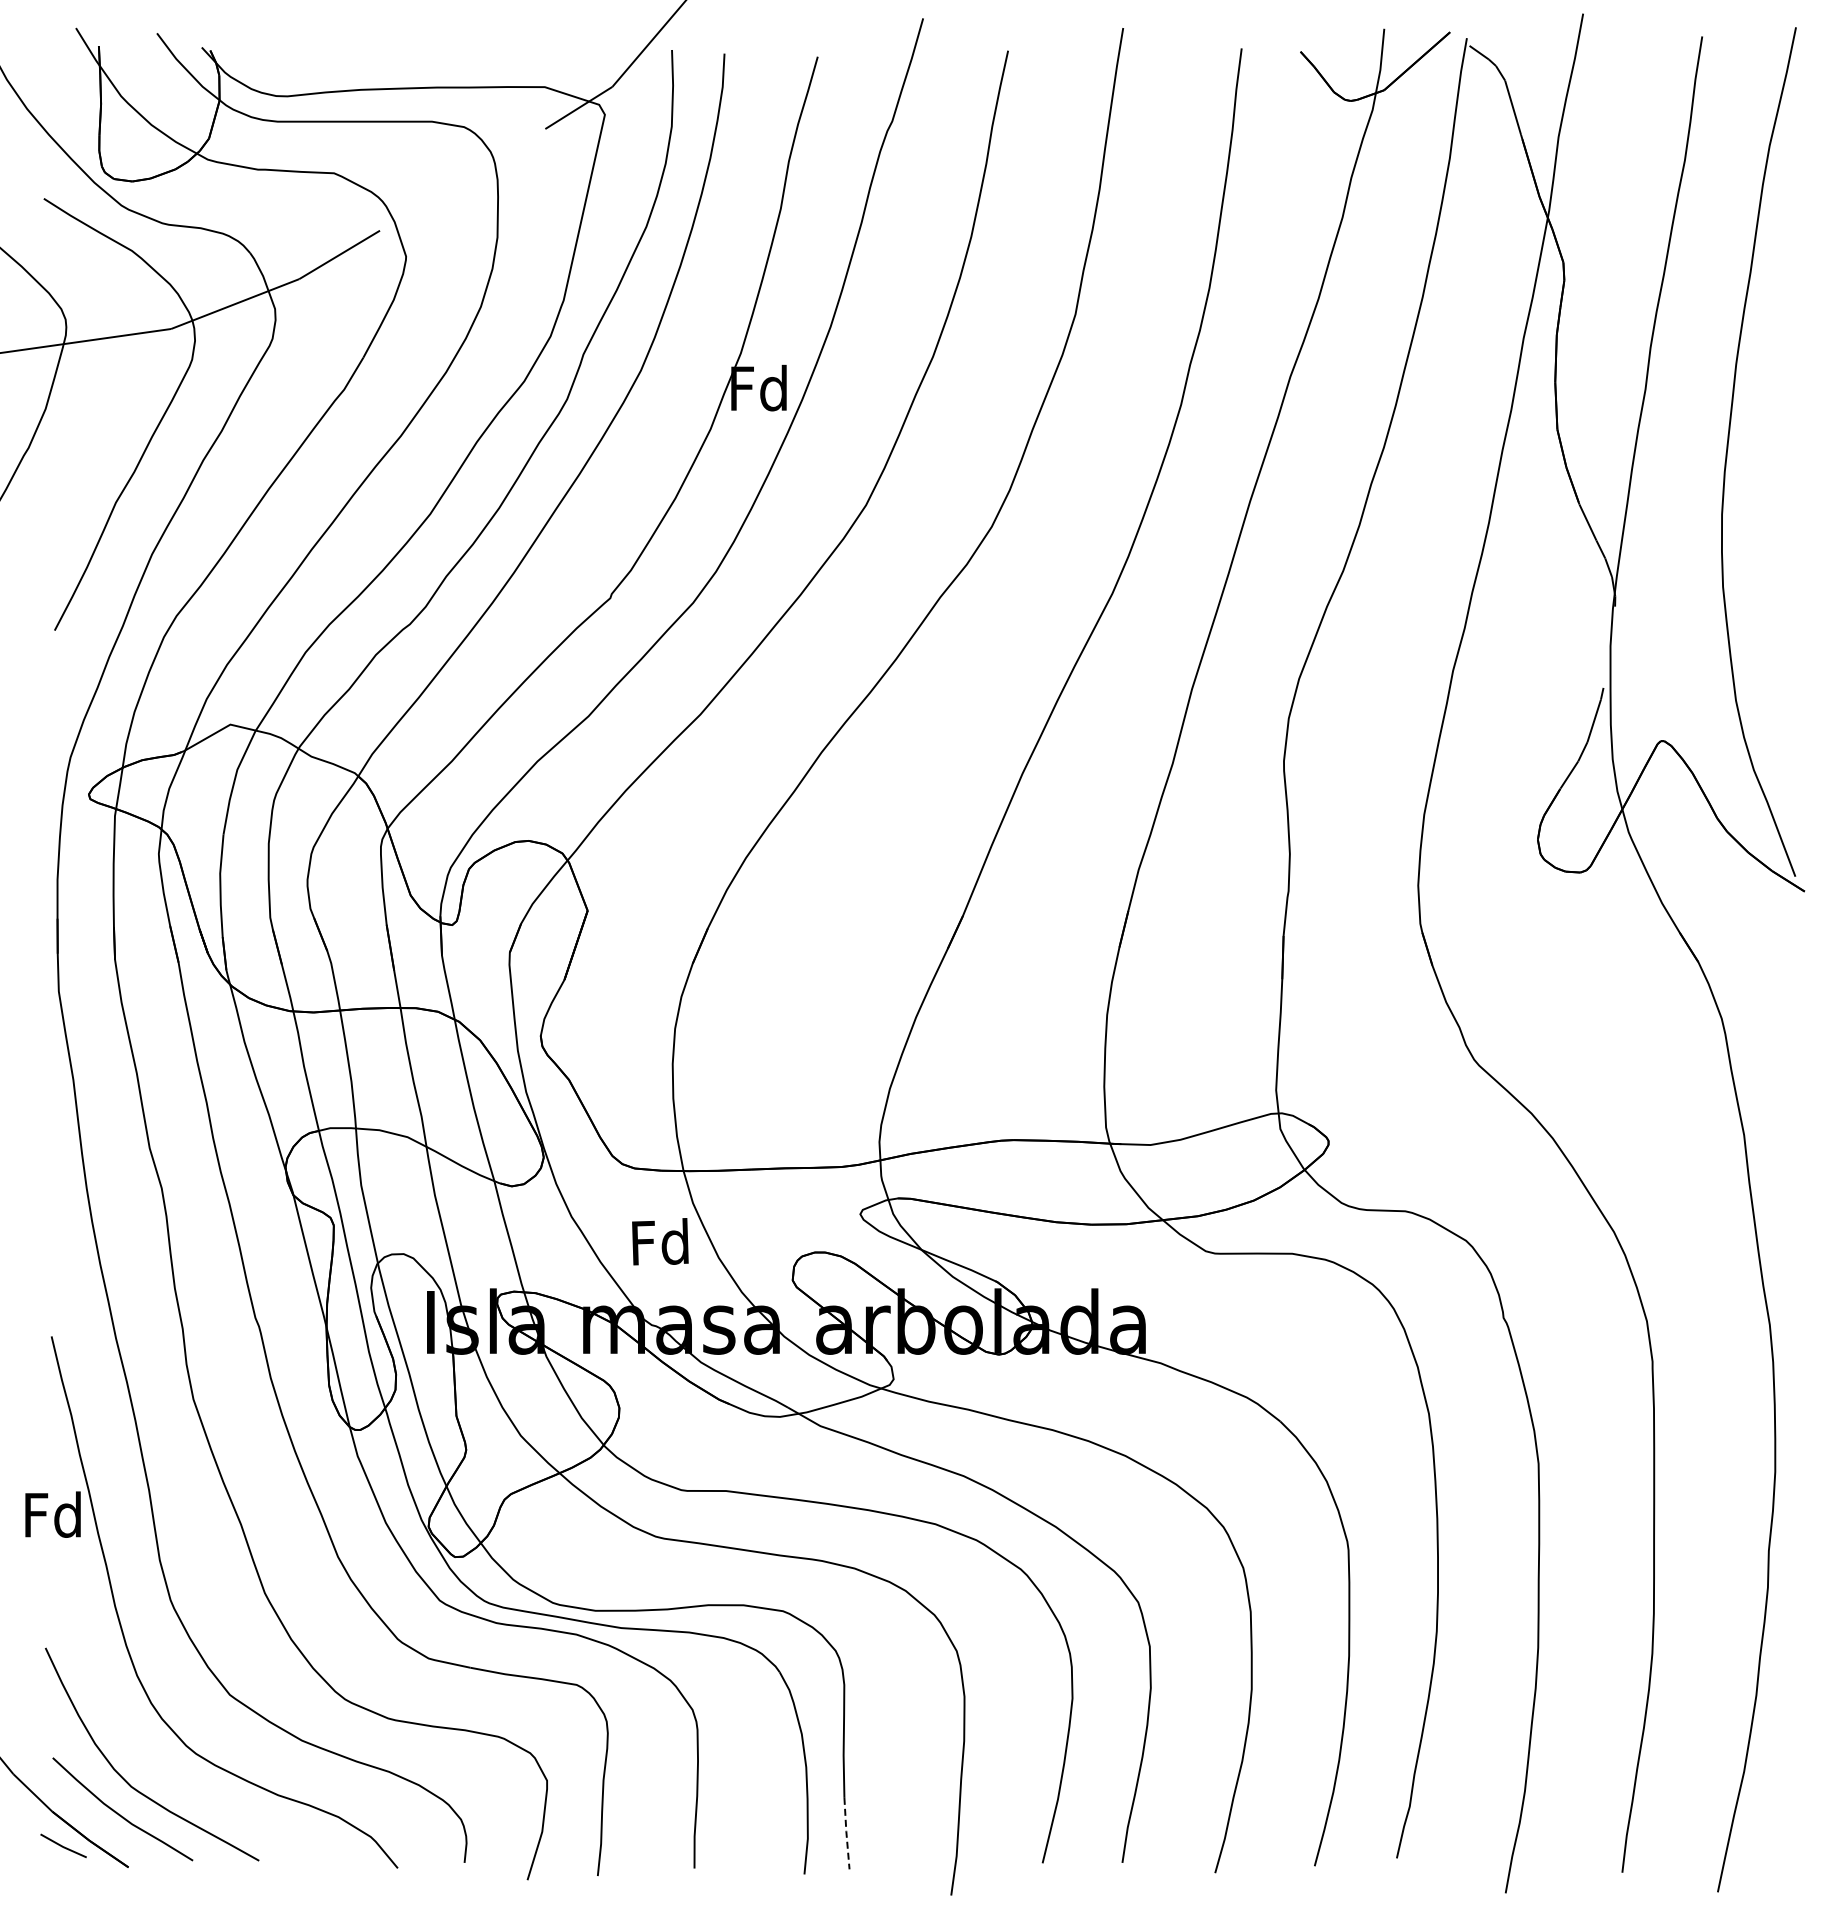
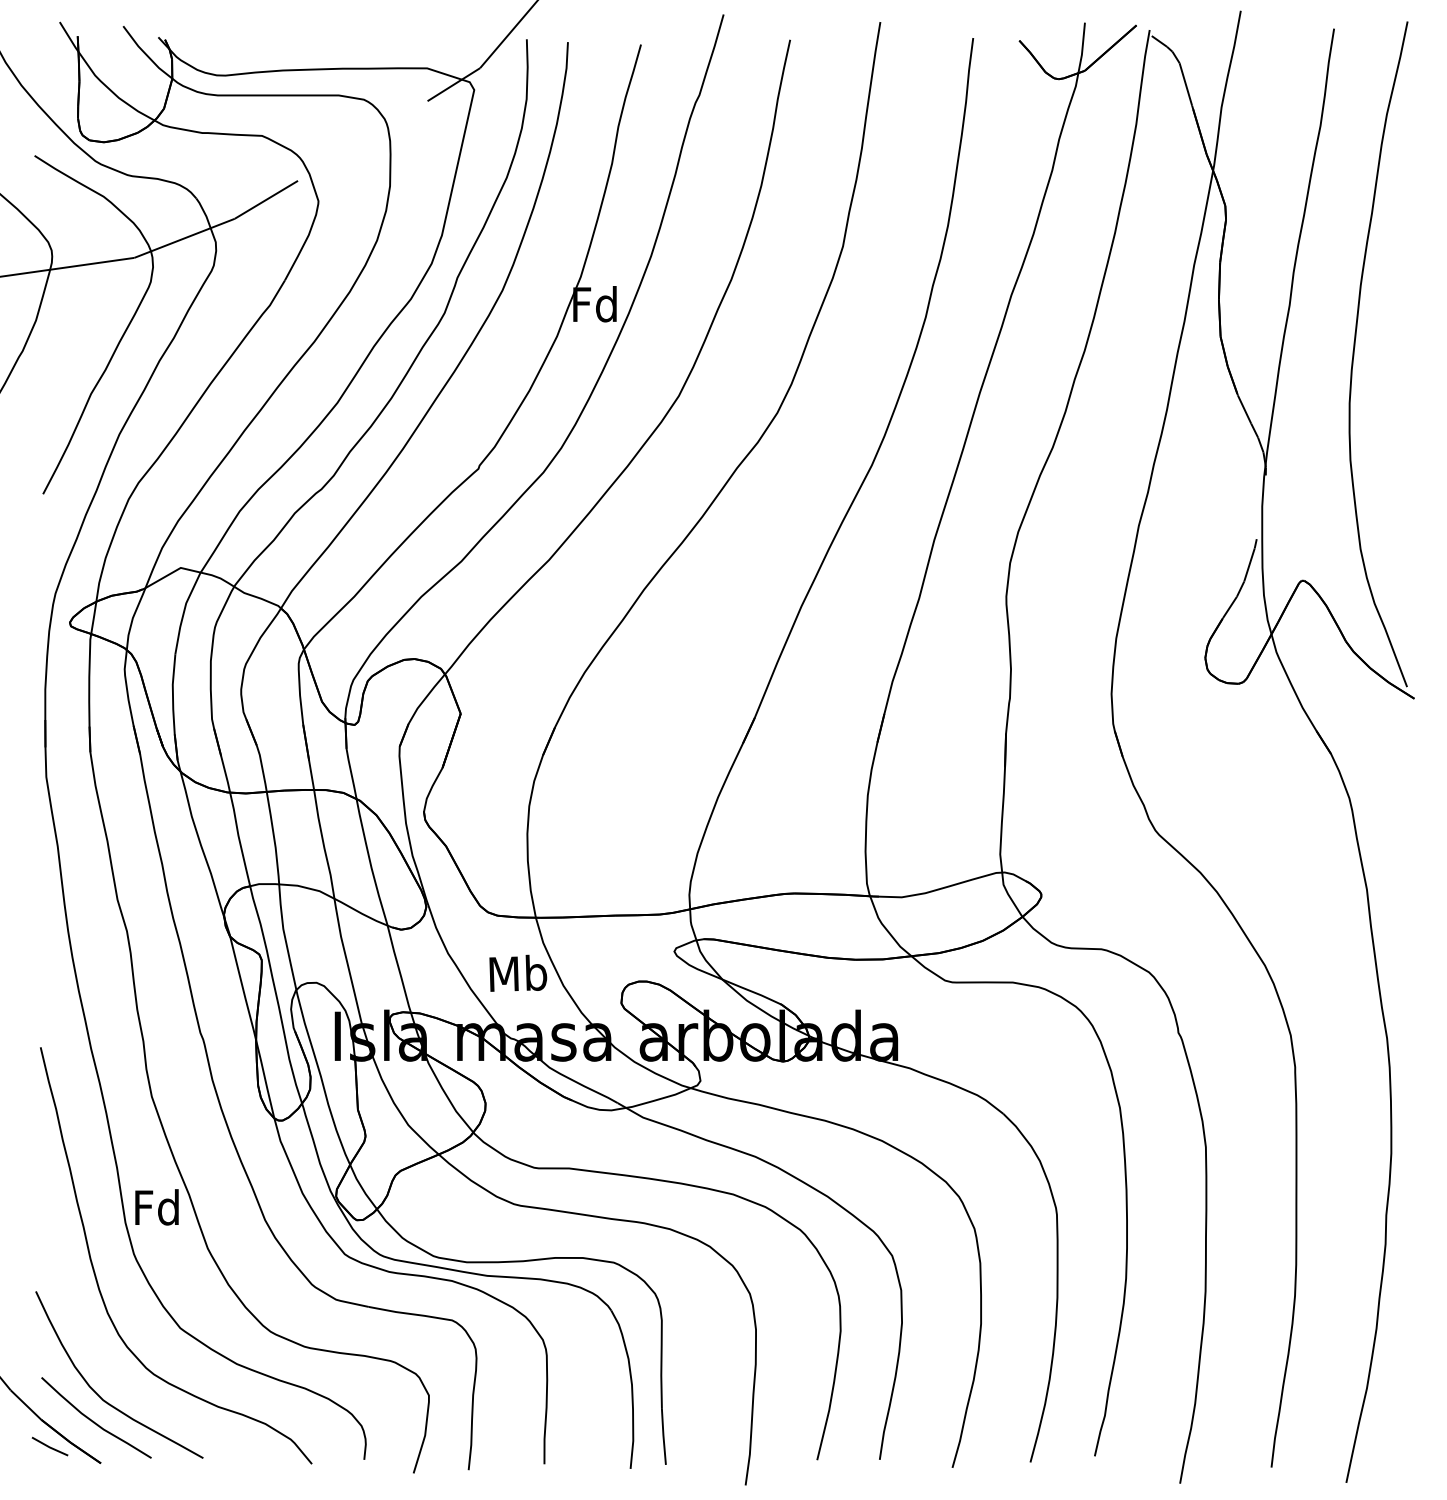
text: (660, 1241) -> (517, 972), Fd -> Mb
text: (52, 1514) -> (156, 1207), moved
line: (846, 1833) -> (663, 1436), dashed -> solid

